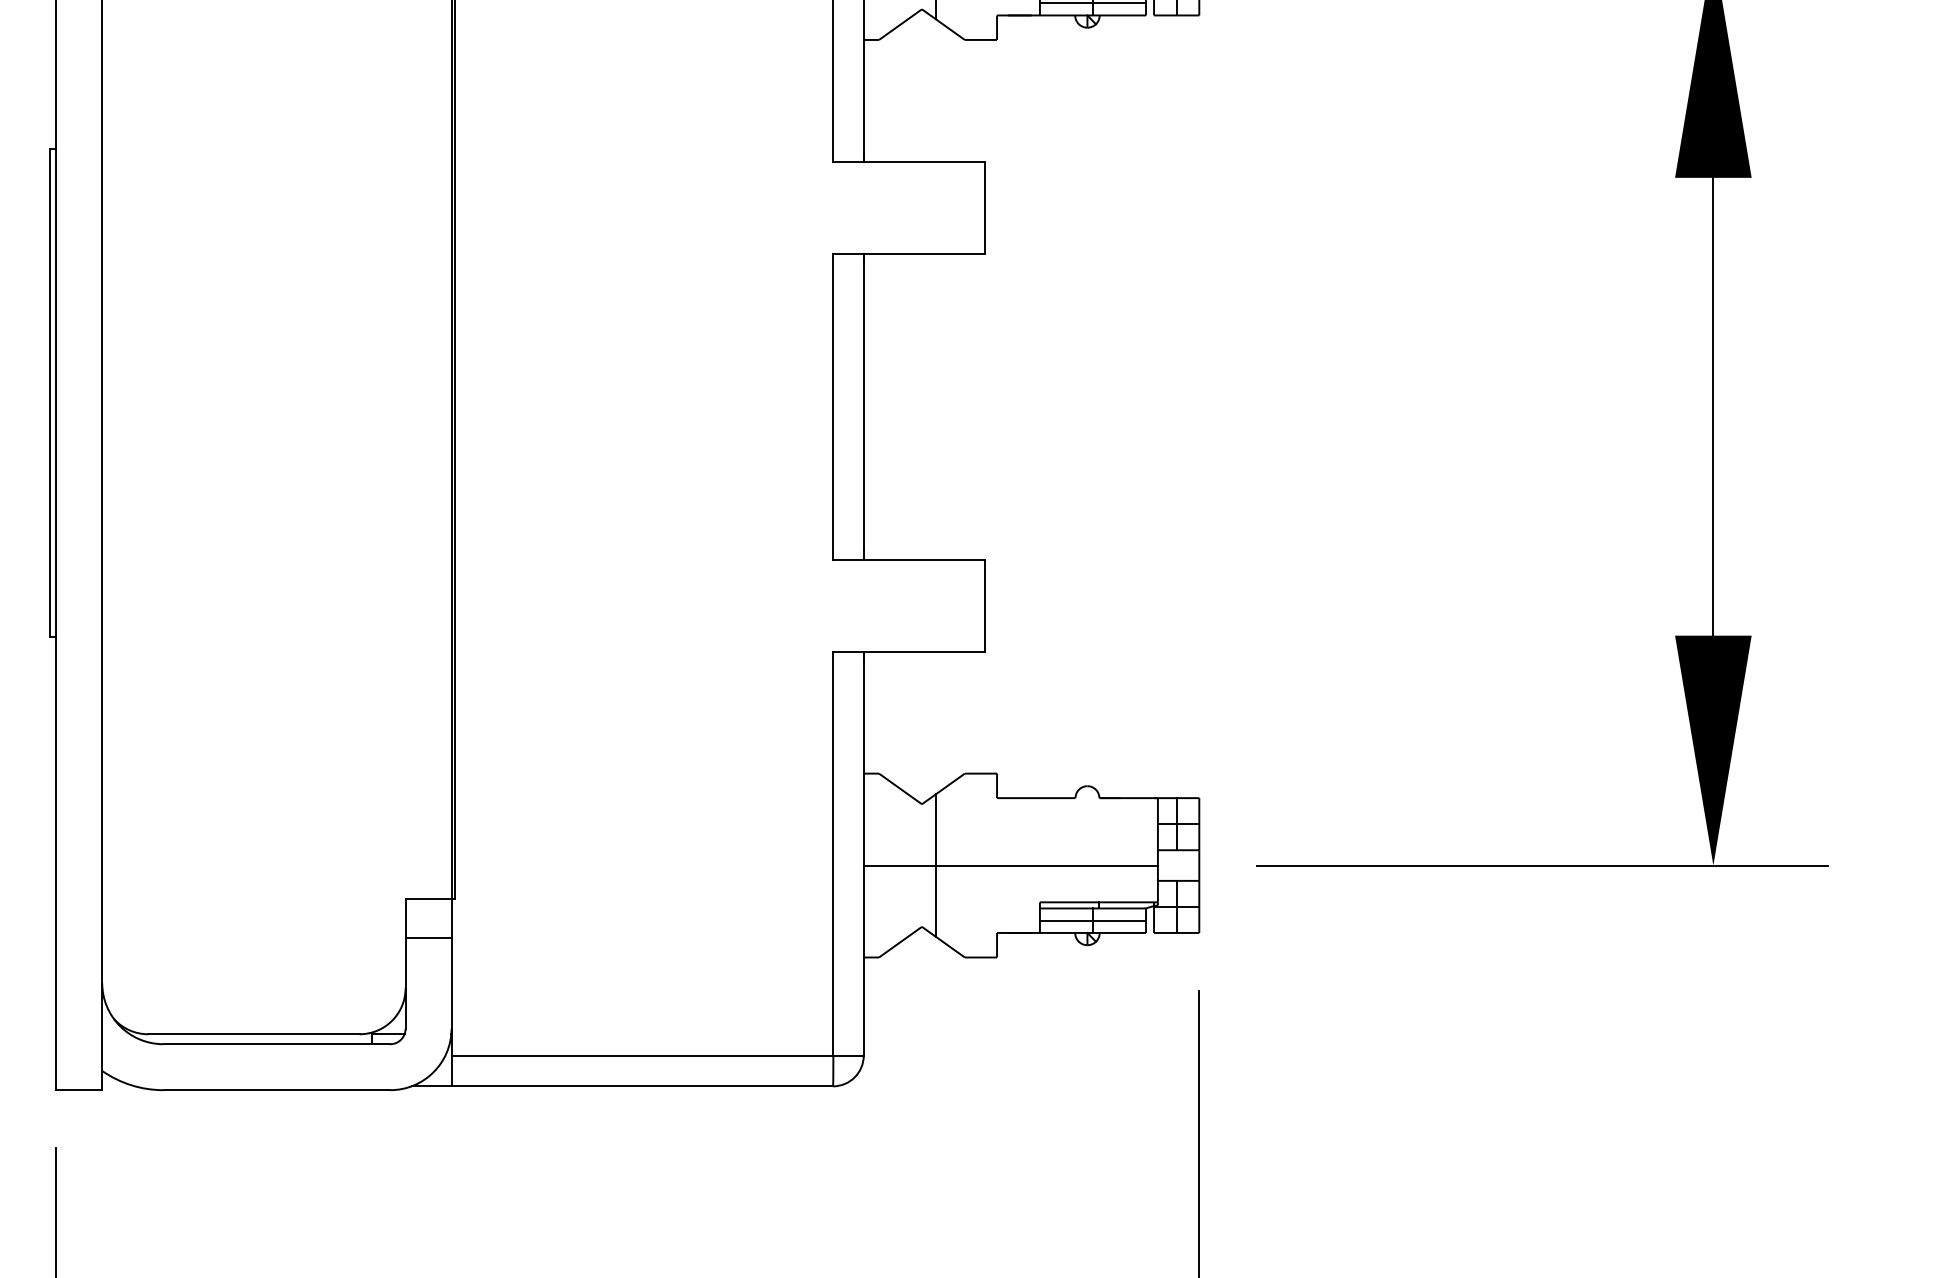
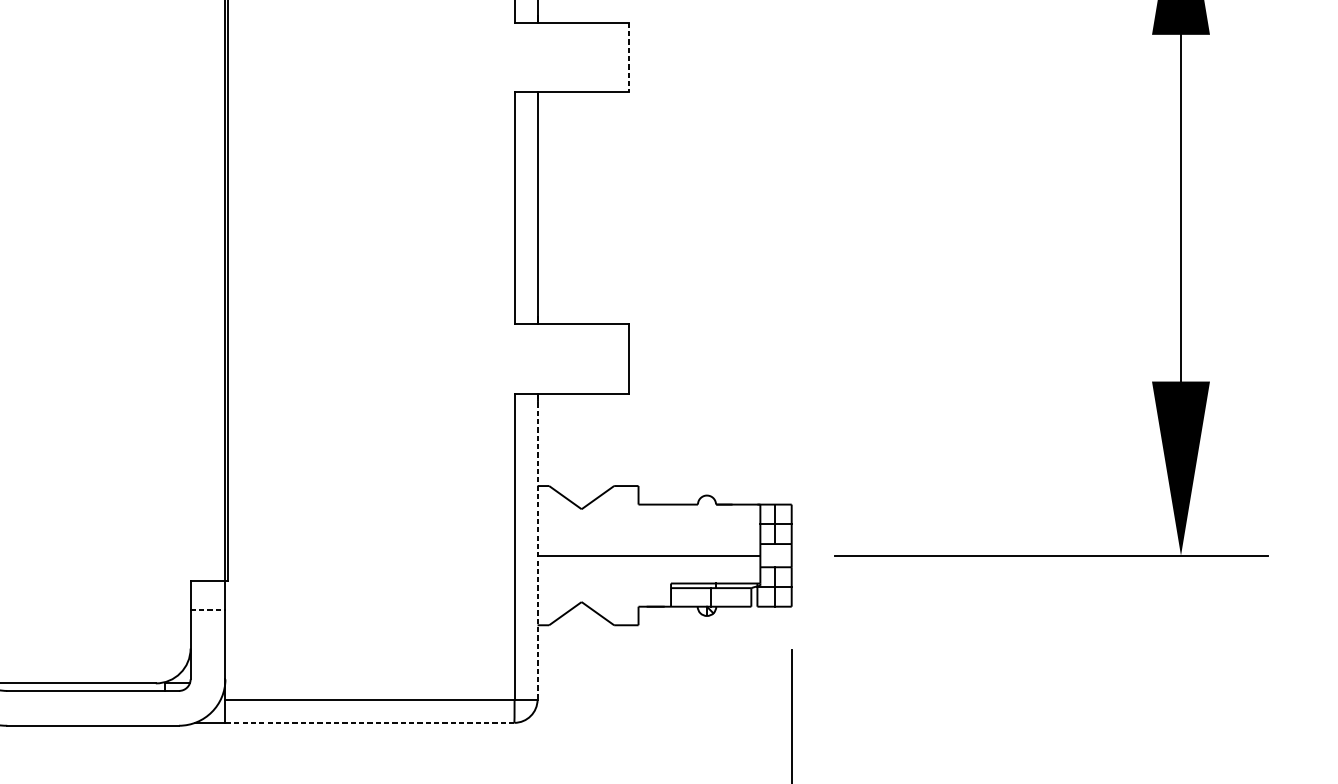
line: (984, 207) -> (629, 57), solid -> dashed
line: (863, 853) -> (537, 546), solid -> dashed
line: (935, 865) -> (591, 555), removed
line: (1092, 920) -> (710, 597), removed
line: (428, 937) -> (207, 610), solid -> dashed
line: (642, 1086) -> (370, 722), solid -> dashed

